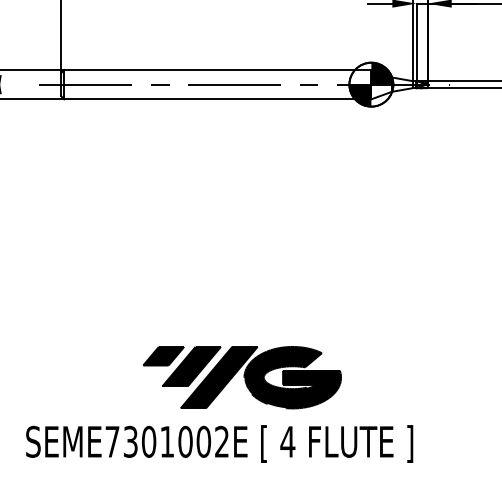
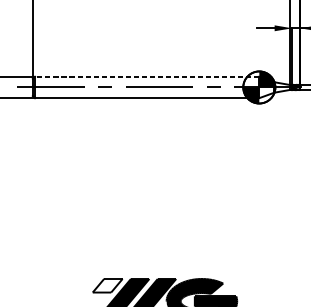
line: (217, 70) -> (146, 77), solid -> dashed
fill: (163, 355) -> (107, 285), removed

